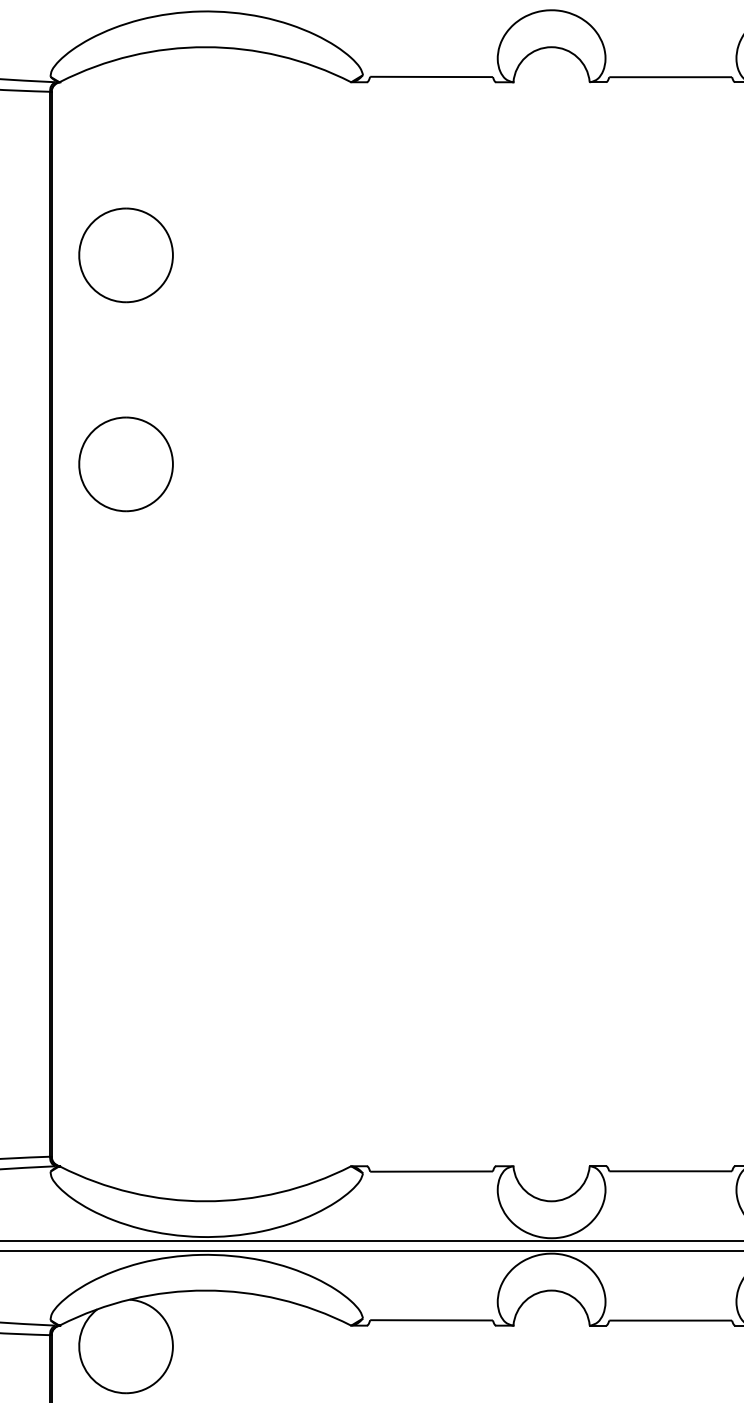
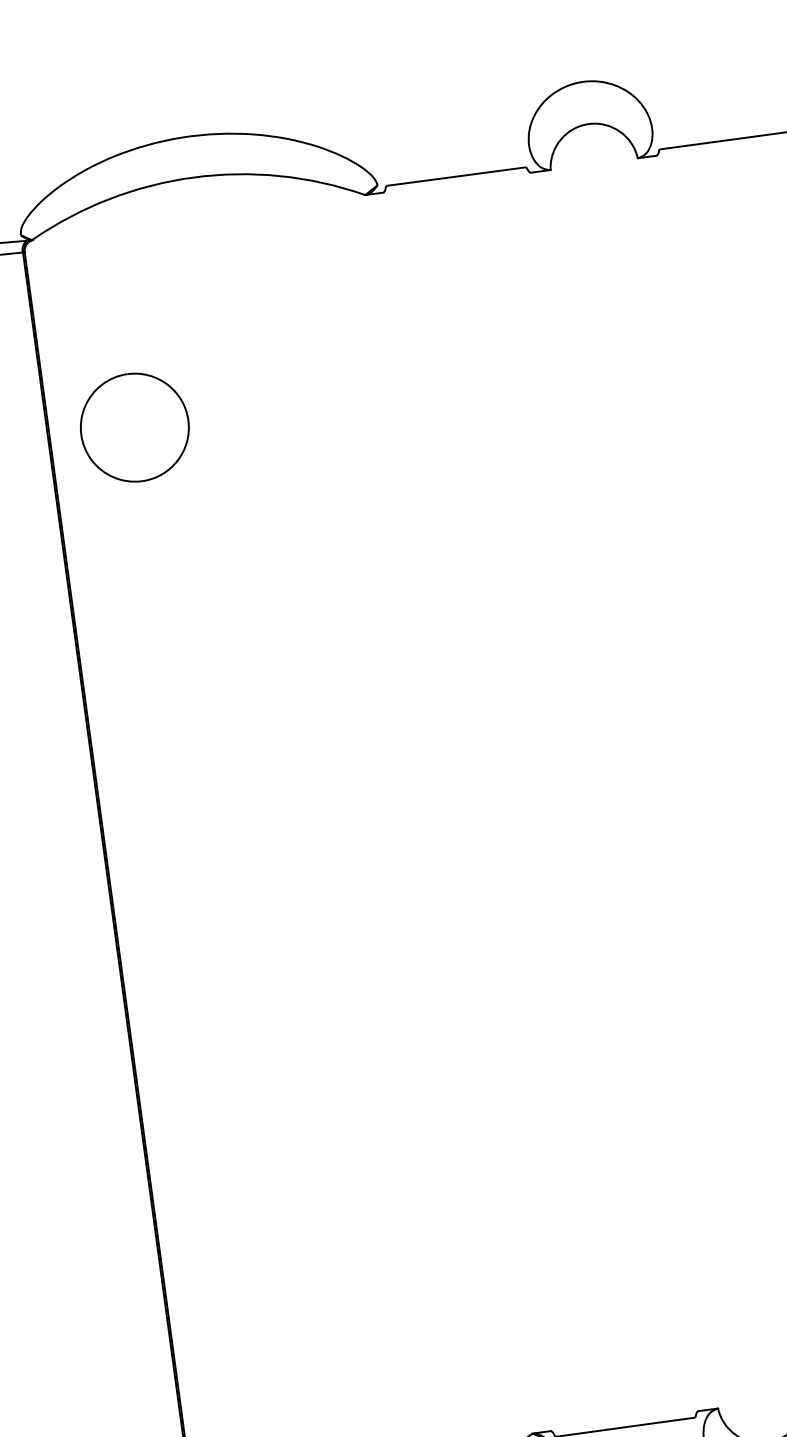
part: (125, 464) -> (166, 666), removed

